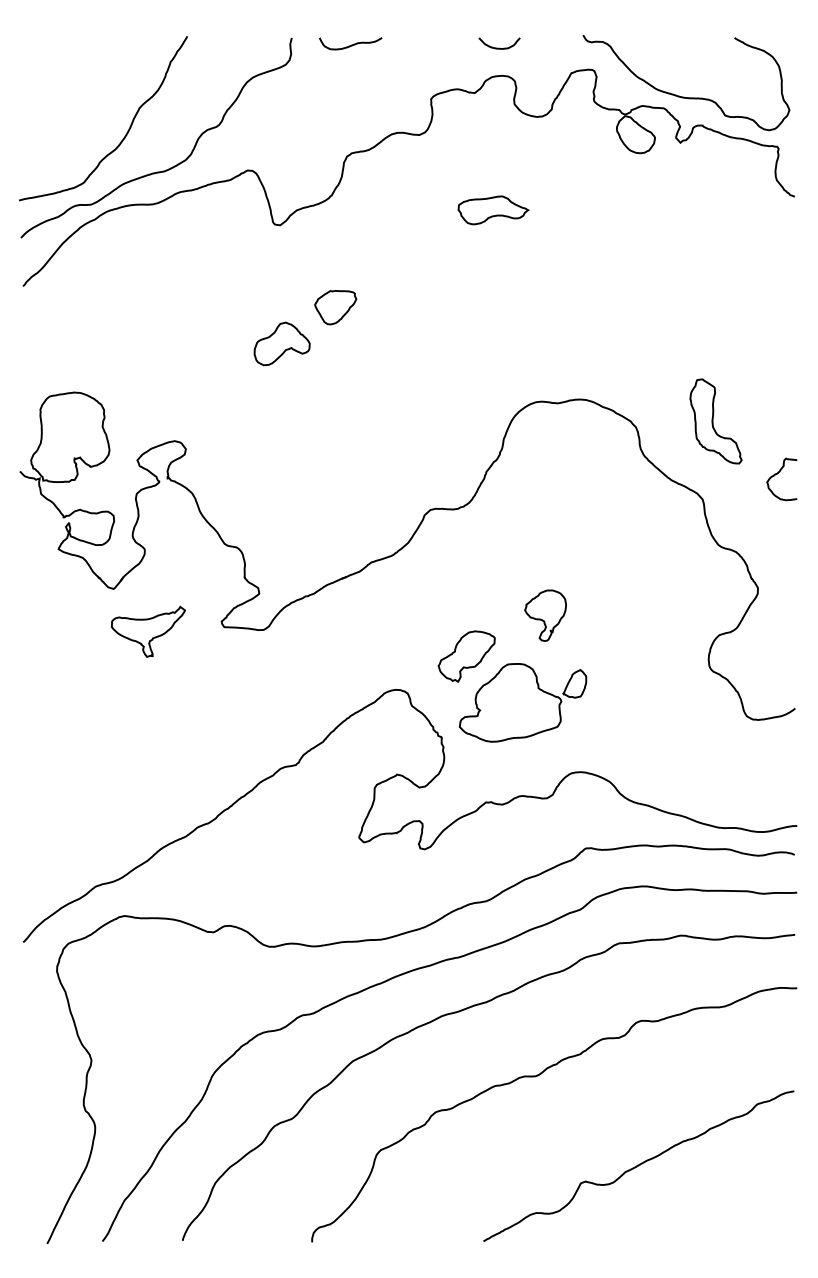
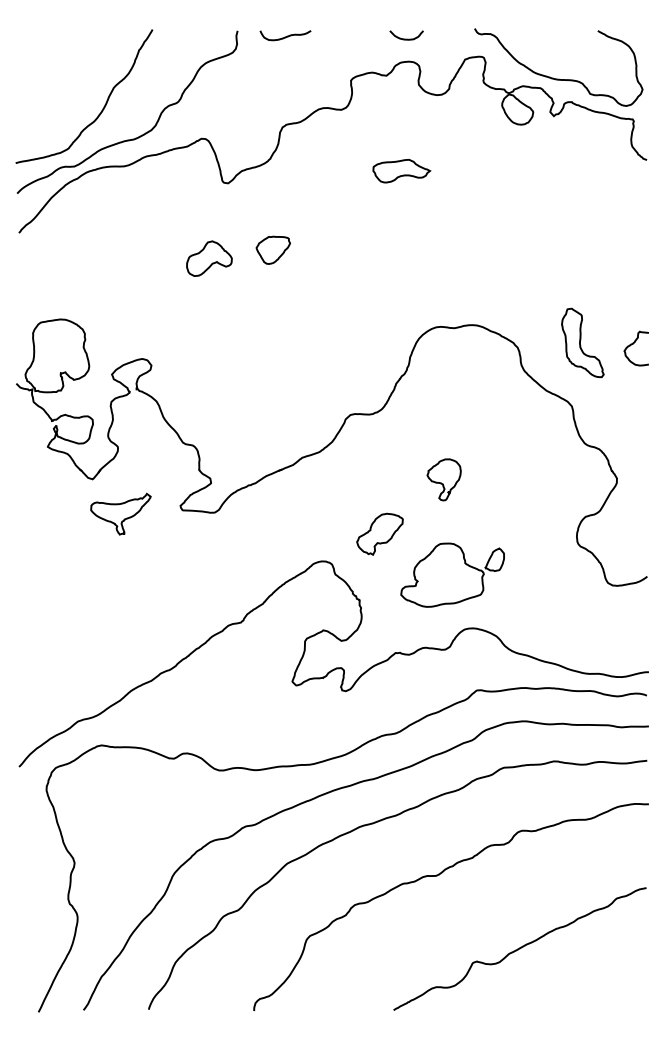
part: (281, 343) -> (208, 258), moved
curve: (777, 474) -> (632, 344), moved
part: (545, 615) -> (444, 479), moved
part: (523, 702) -> (453, 574), moved

